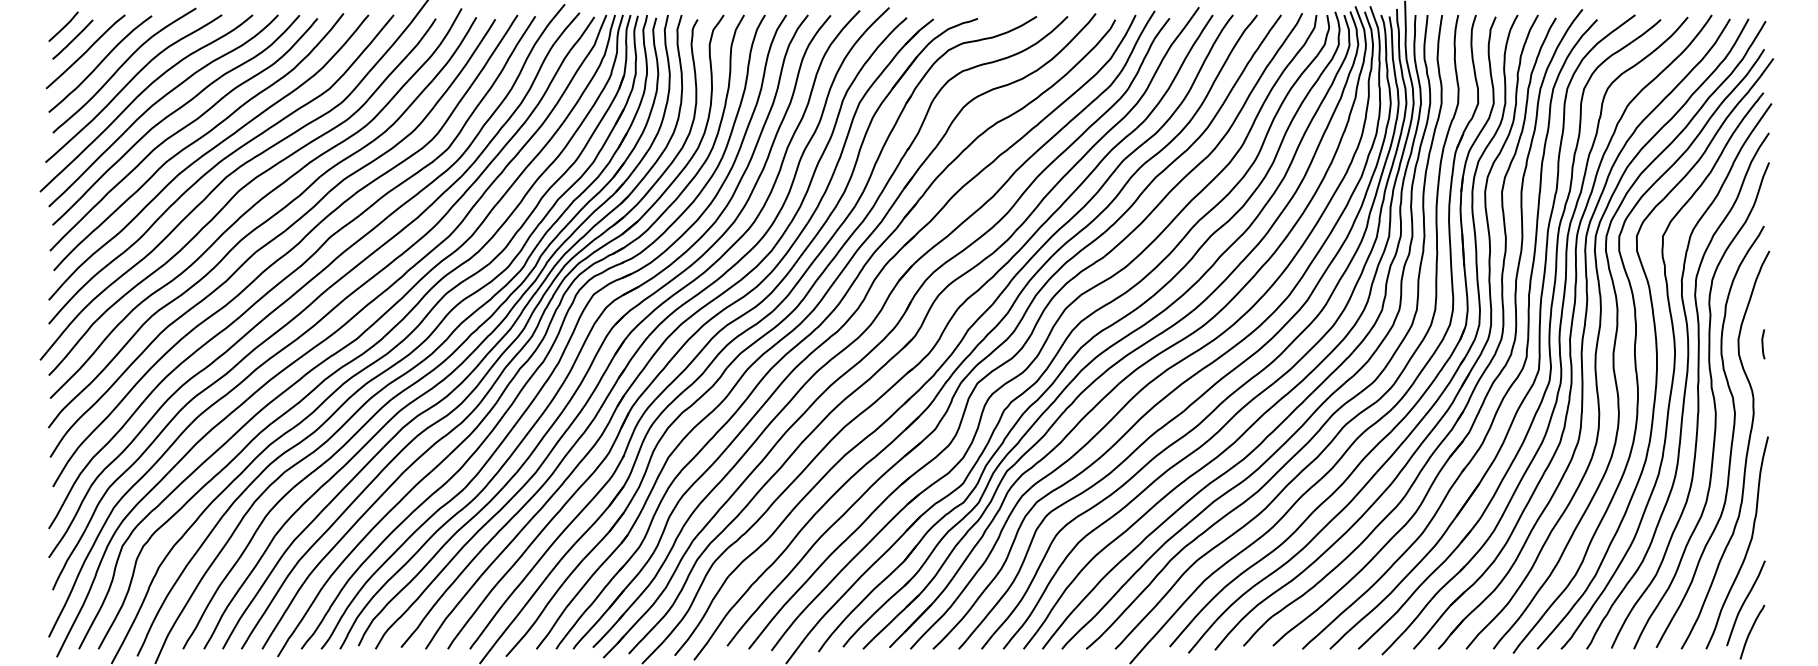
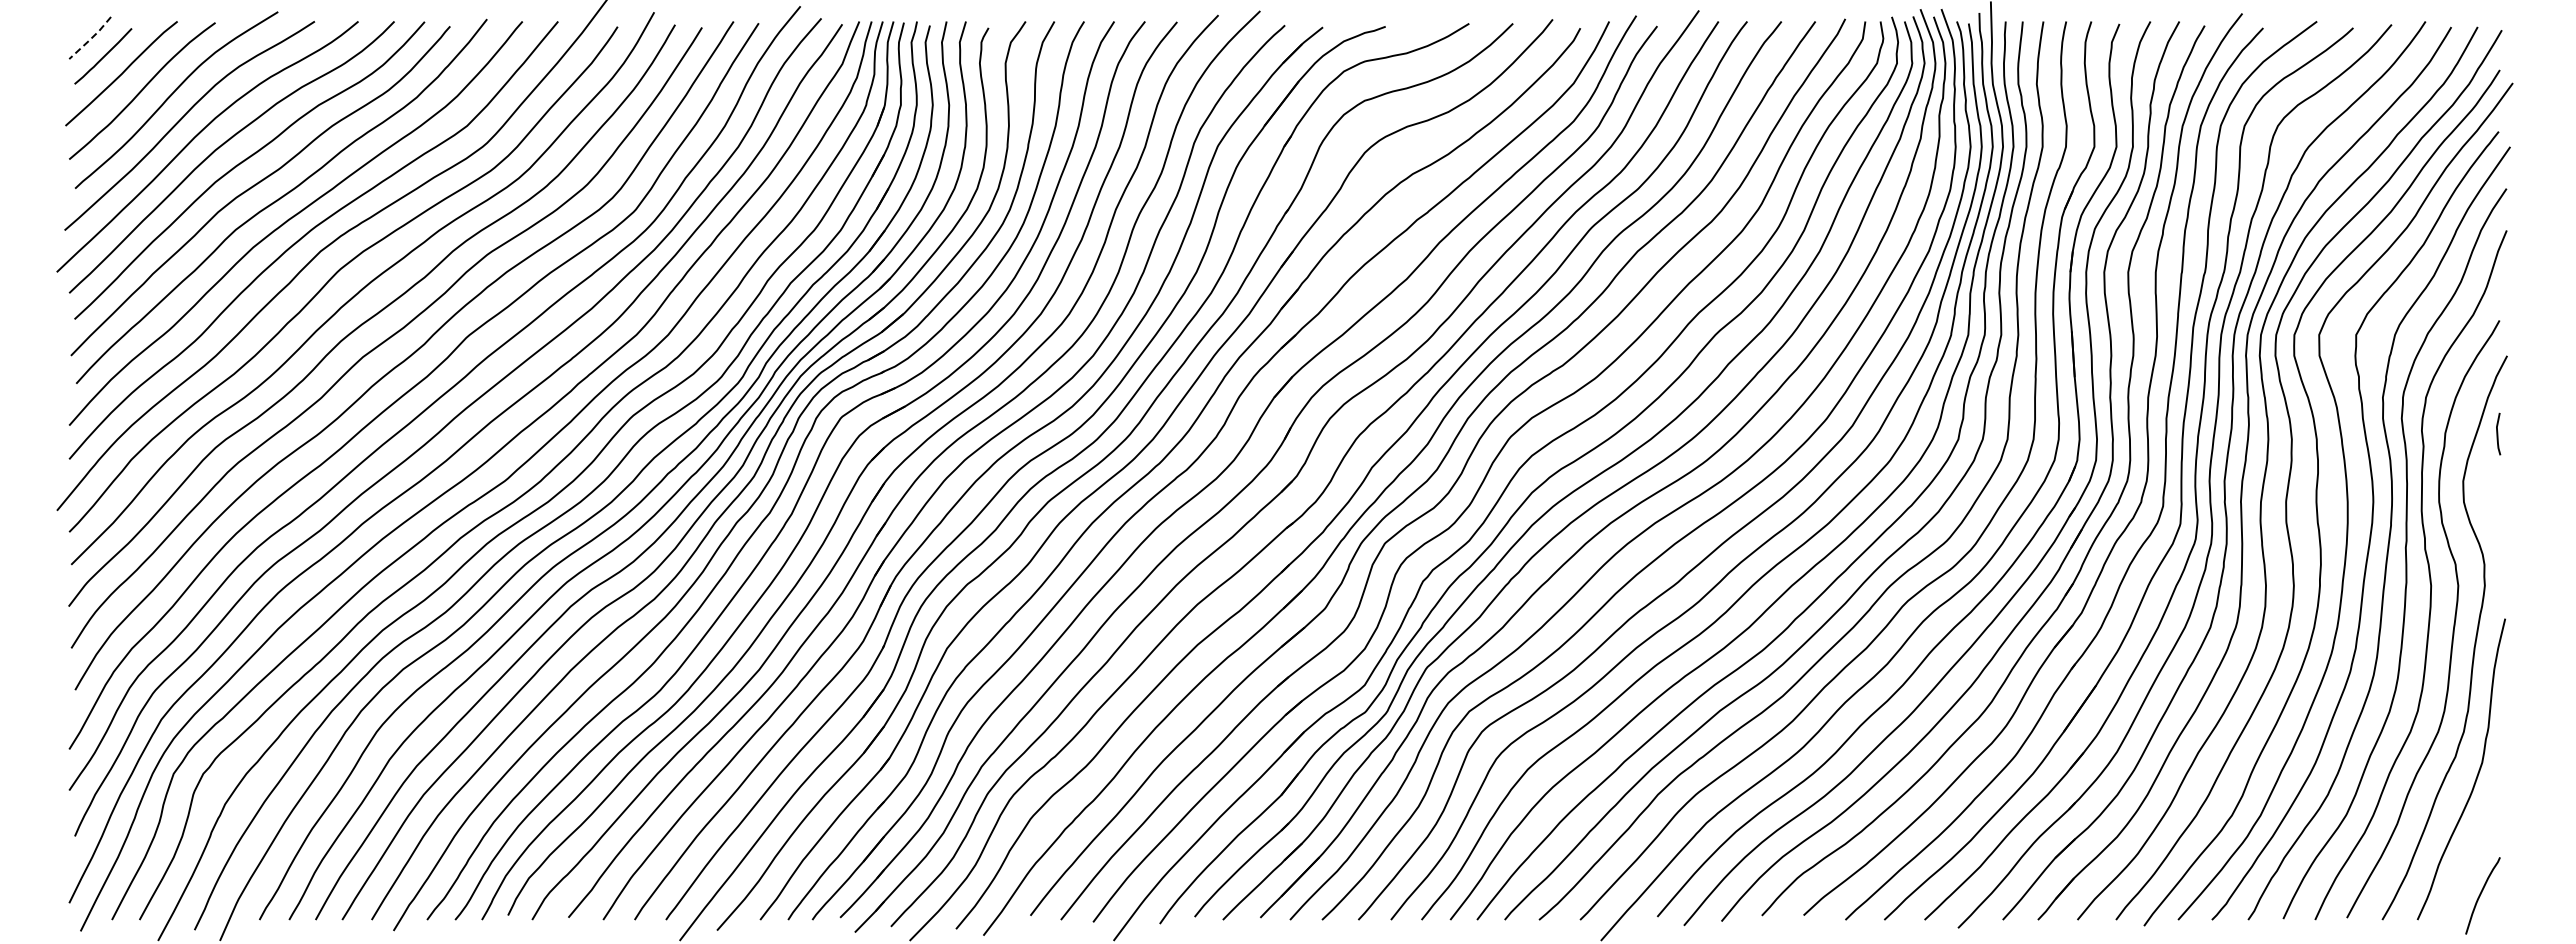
line: (63, 27) -> (90, 38), solid -> dashed
line: (1763, 343) -> (2498, 433), moved
curve: (1745, 602) -> (2472, 853), removed

